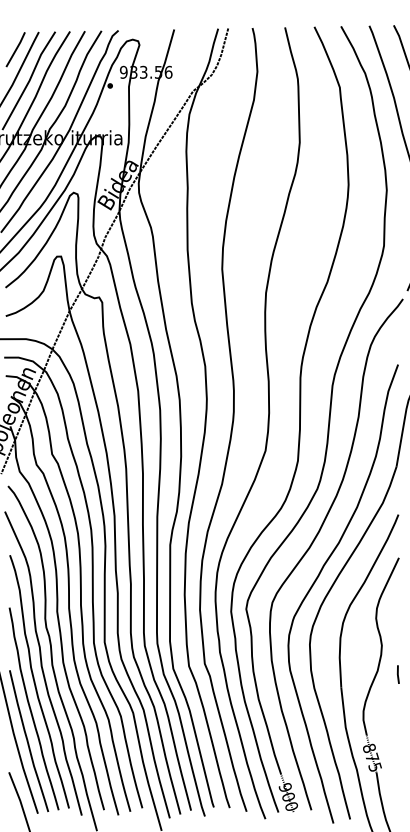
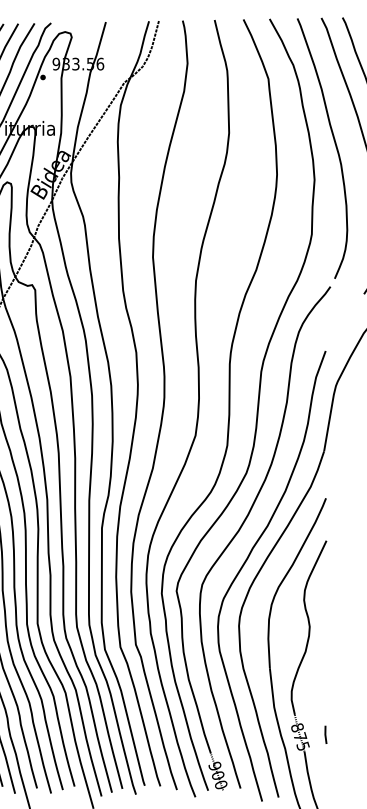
line: (397, 674) -> (325, 734), moved

